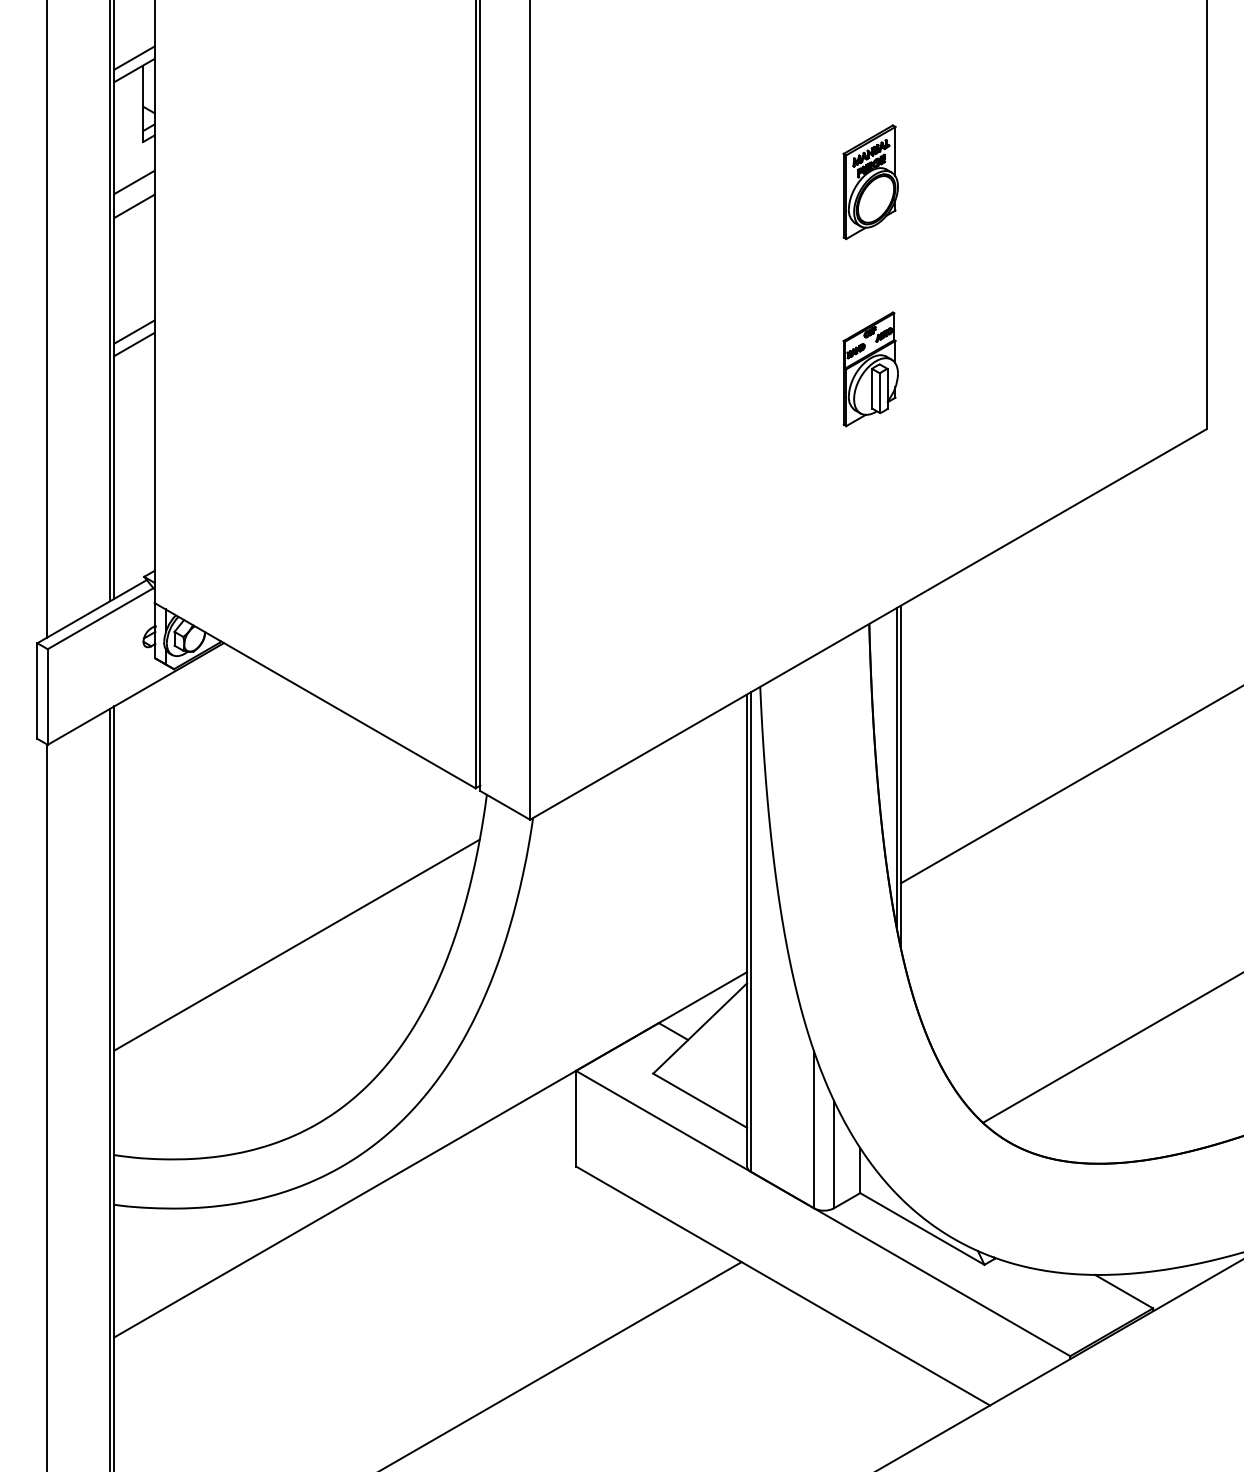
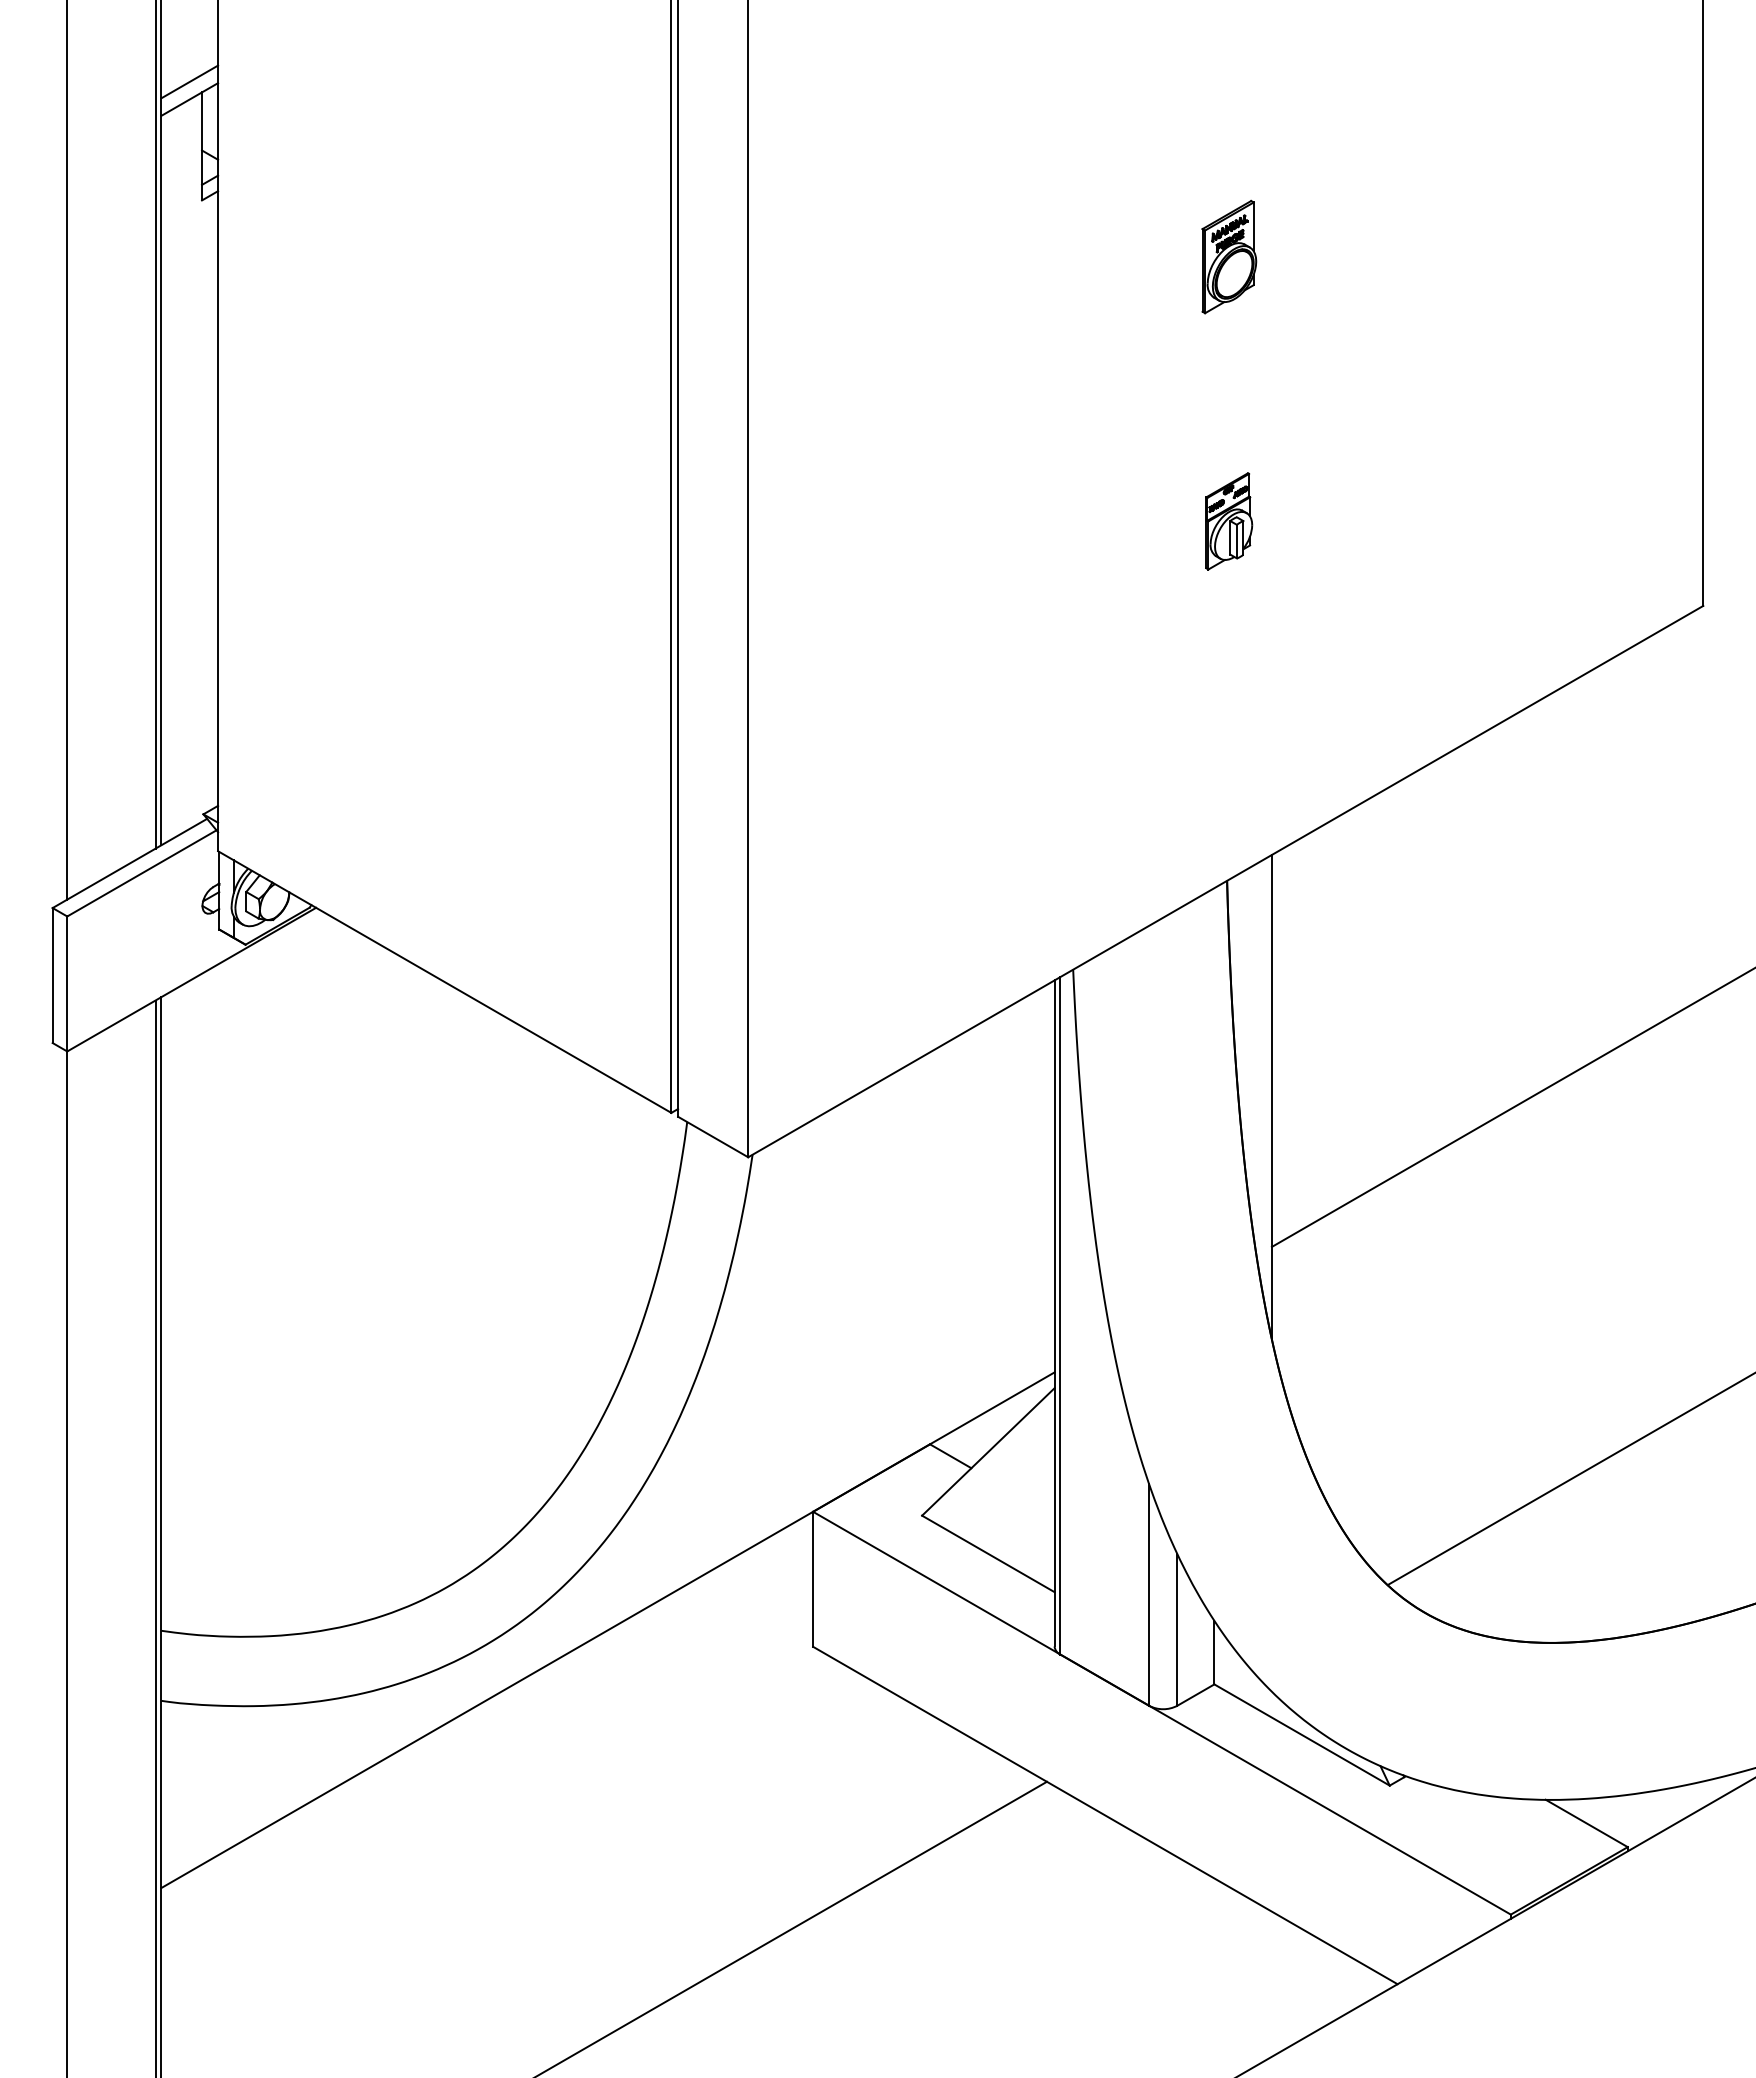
part: (870, 181) -> (1229, 256), size x0.7
line: (134, 182) -> (189, 257), removed
line: (134, 205) -> (189, 290), removed
line: (134, 331) -> (189, 468), removed
line: (134, 343) -> (189, 485), removed
part: (870, 369) -> (1228, 521), size x0.6
line: (897, 768) -> (1266, 1084), removed
line: (297, 945) -> (419, 1334), removed

